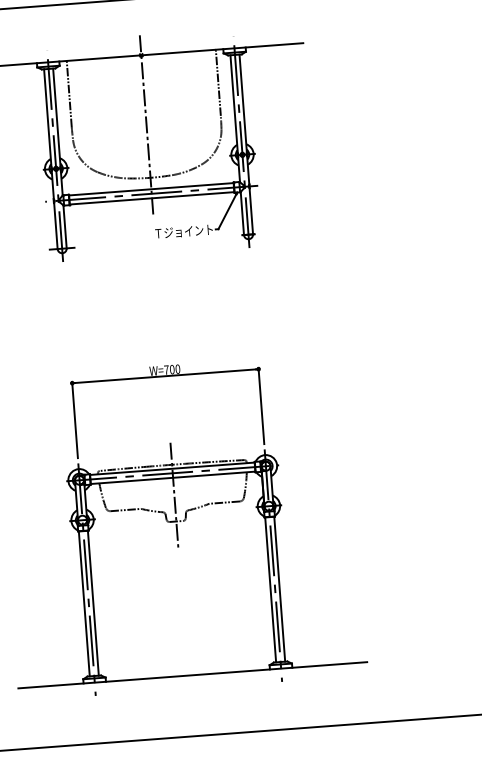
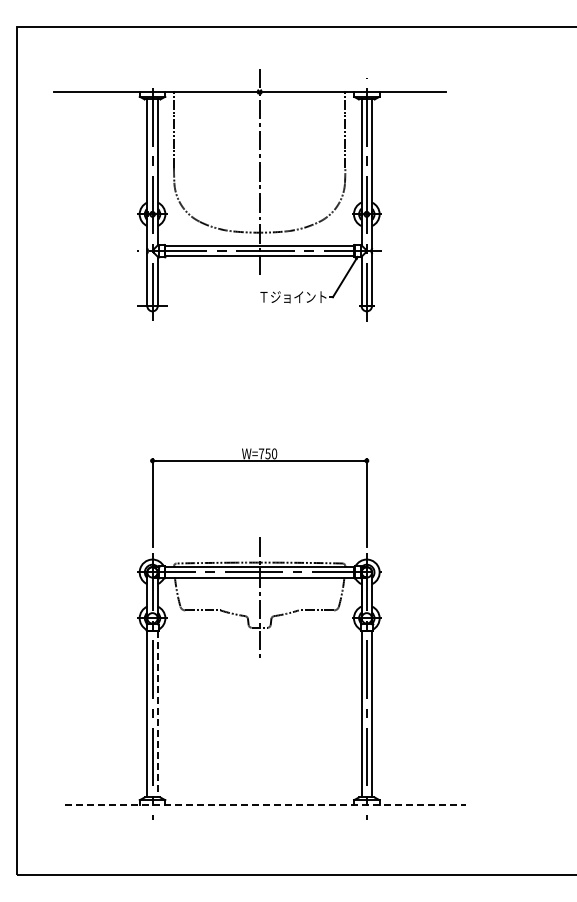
text: (171, 369) -> (267, 453), W=700 -> W=750
line: (93, 603) -> (157, 714), solid -> dashed
line: (193, 675) -> (265, 805), solid -> dashed

